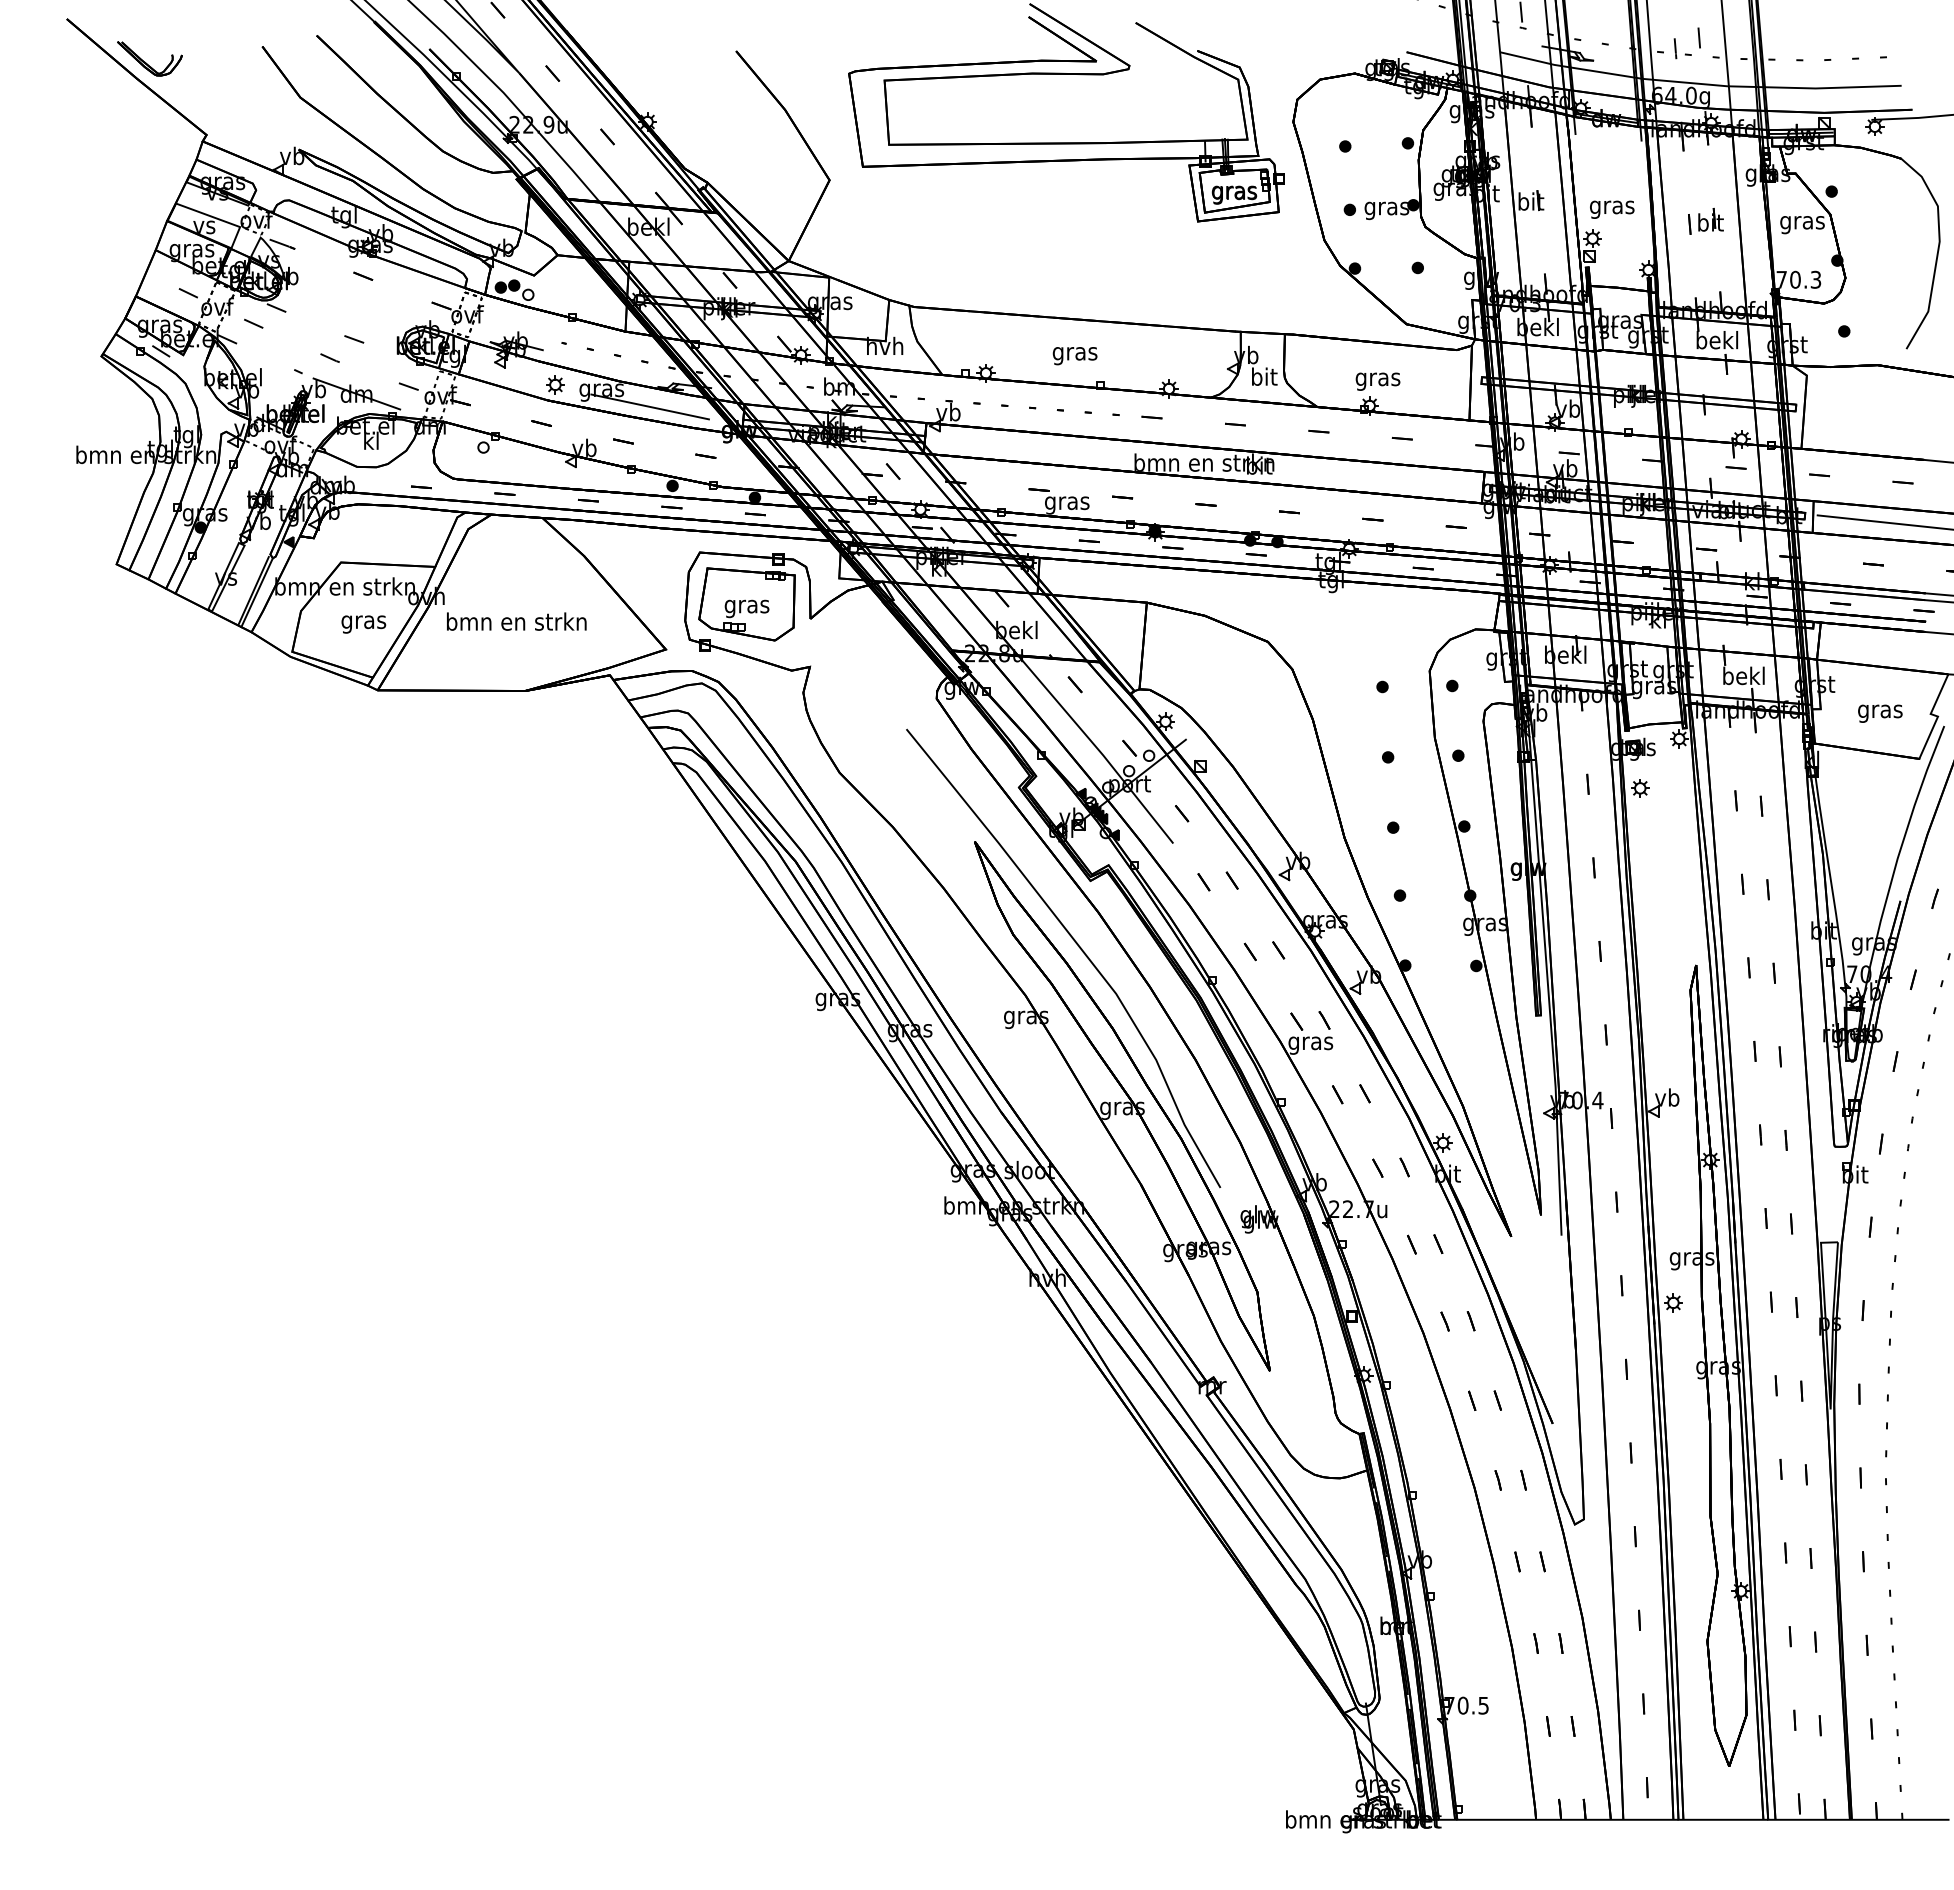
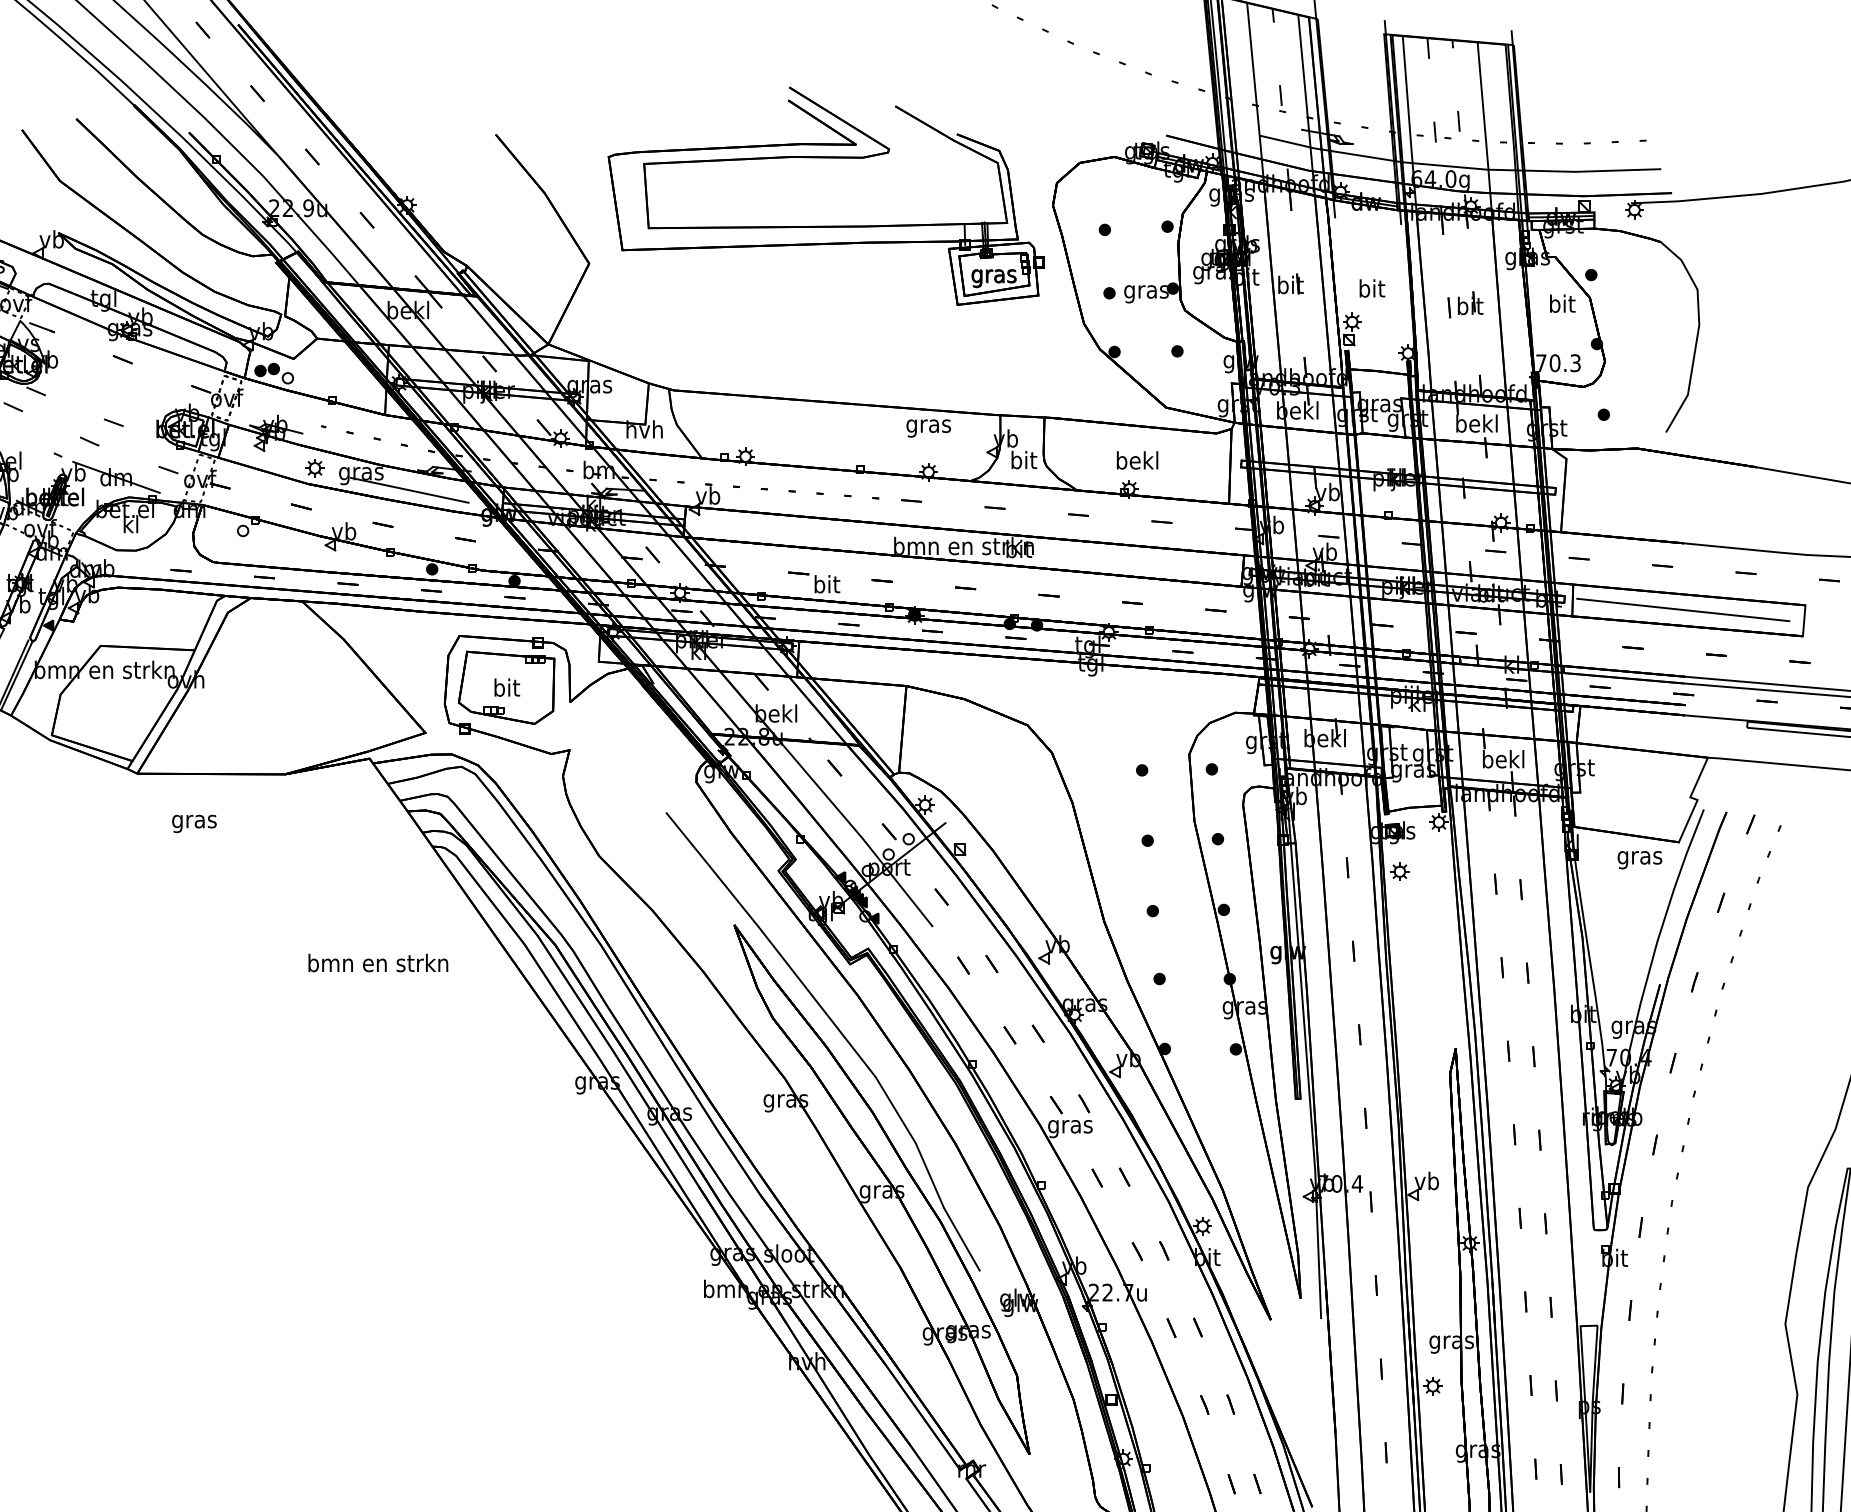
text: (1612, 206) -> (1372, 289), gras -> bit
text: (1802, 222) -> (1562, 305), gras -> bit
text: (1074, 356) -> (928, 428), moved
text: (1377, 378) -> (1137, 461), gras -> bekl
text: (1067, 502) -> (827, 585), gras -> bit
text: (746, 606) -> (506, 689), gras -> bit
text: (516, 621) -> (378, 962), moved
text: (363, 624) -> (194, 823), moved
text: (1880, 713) -> (1640, 859), moved

